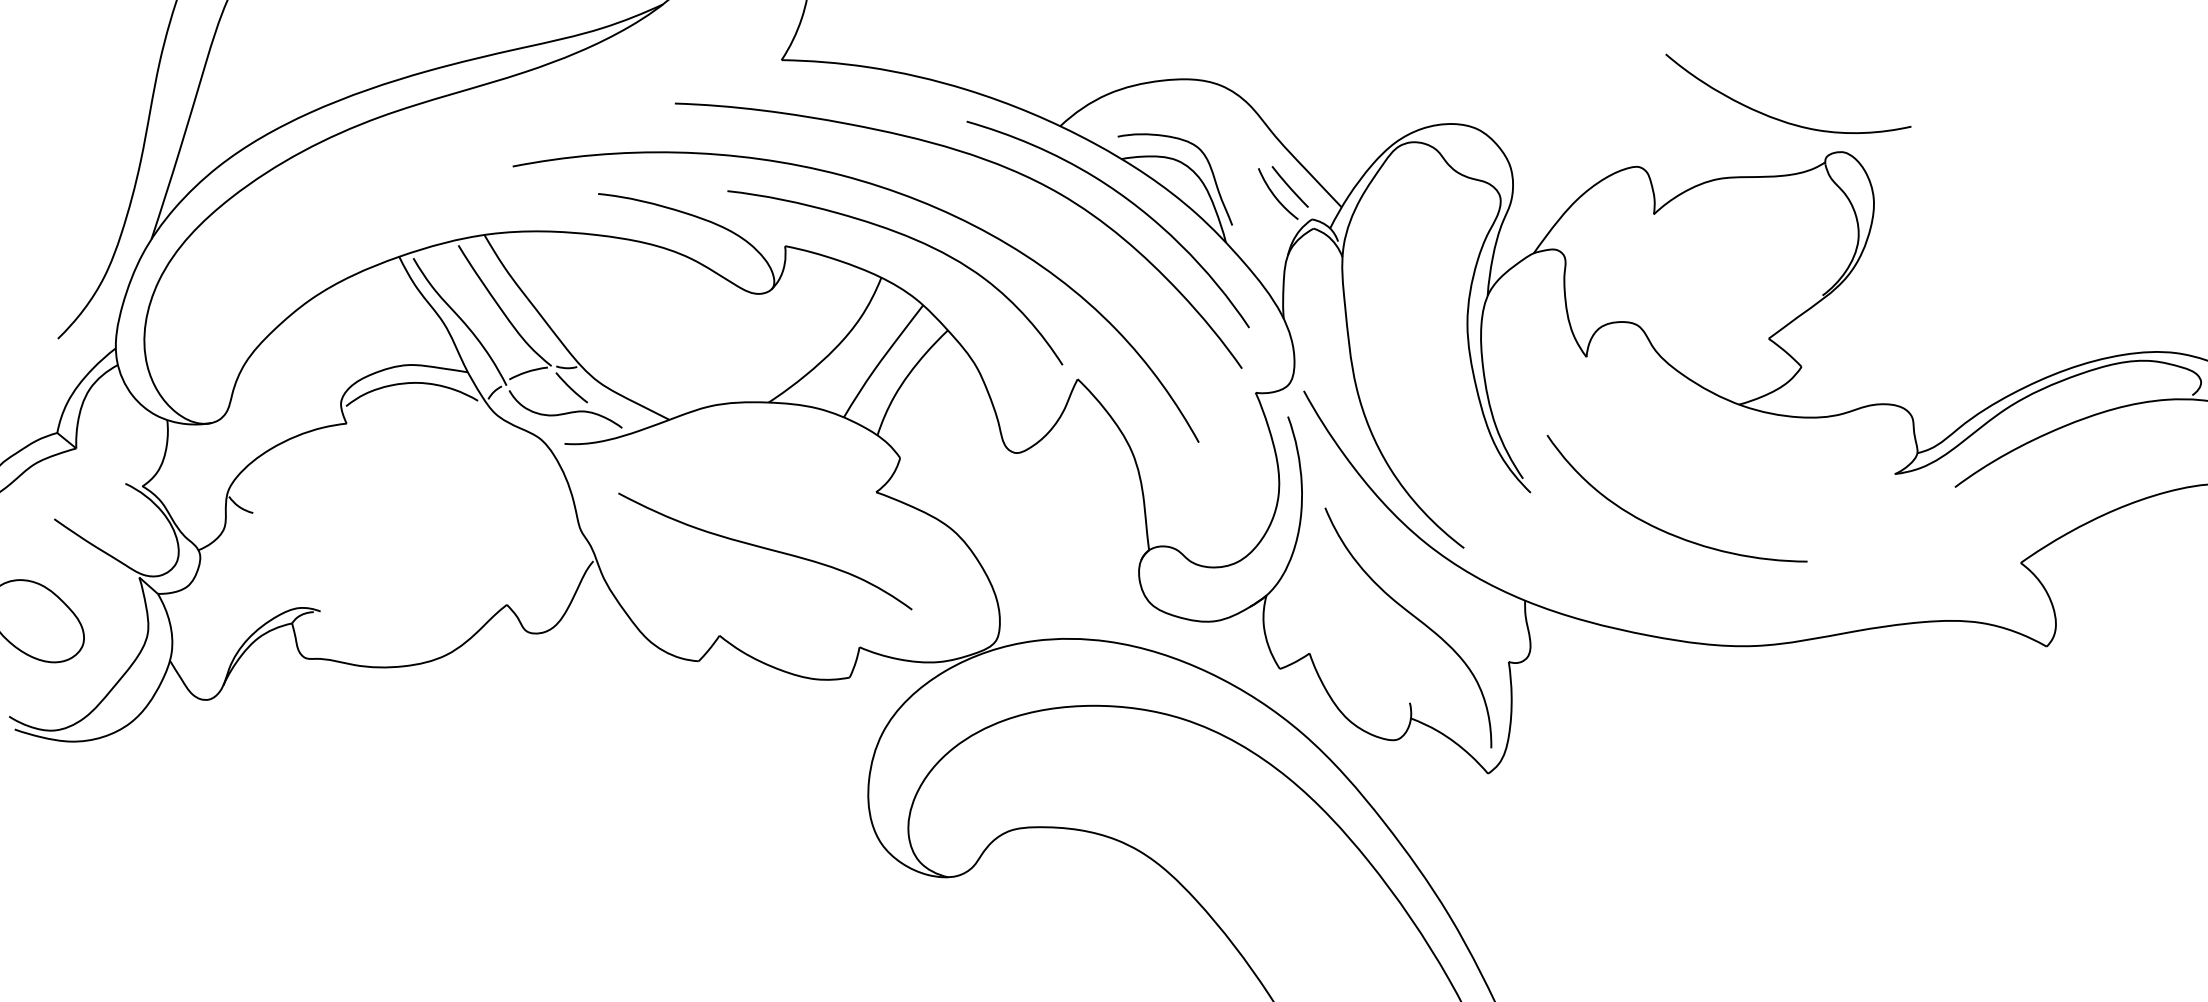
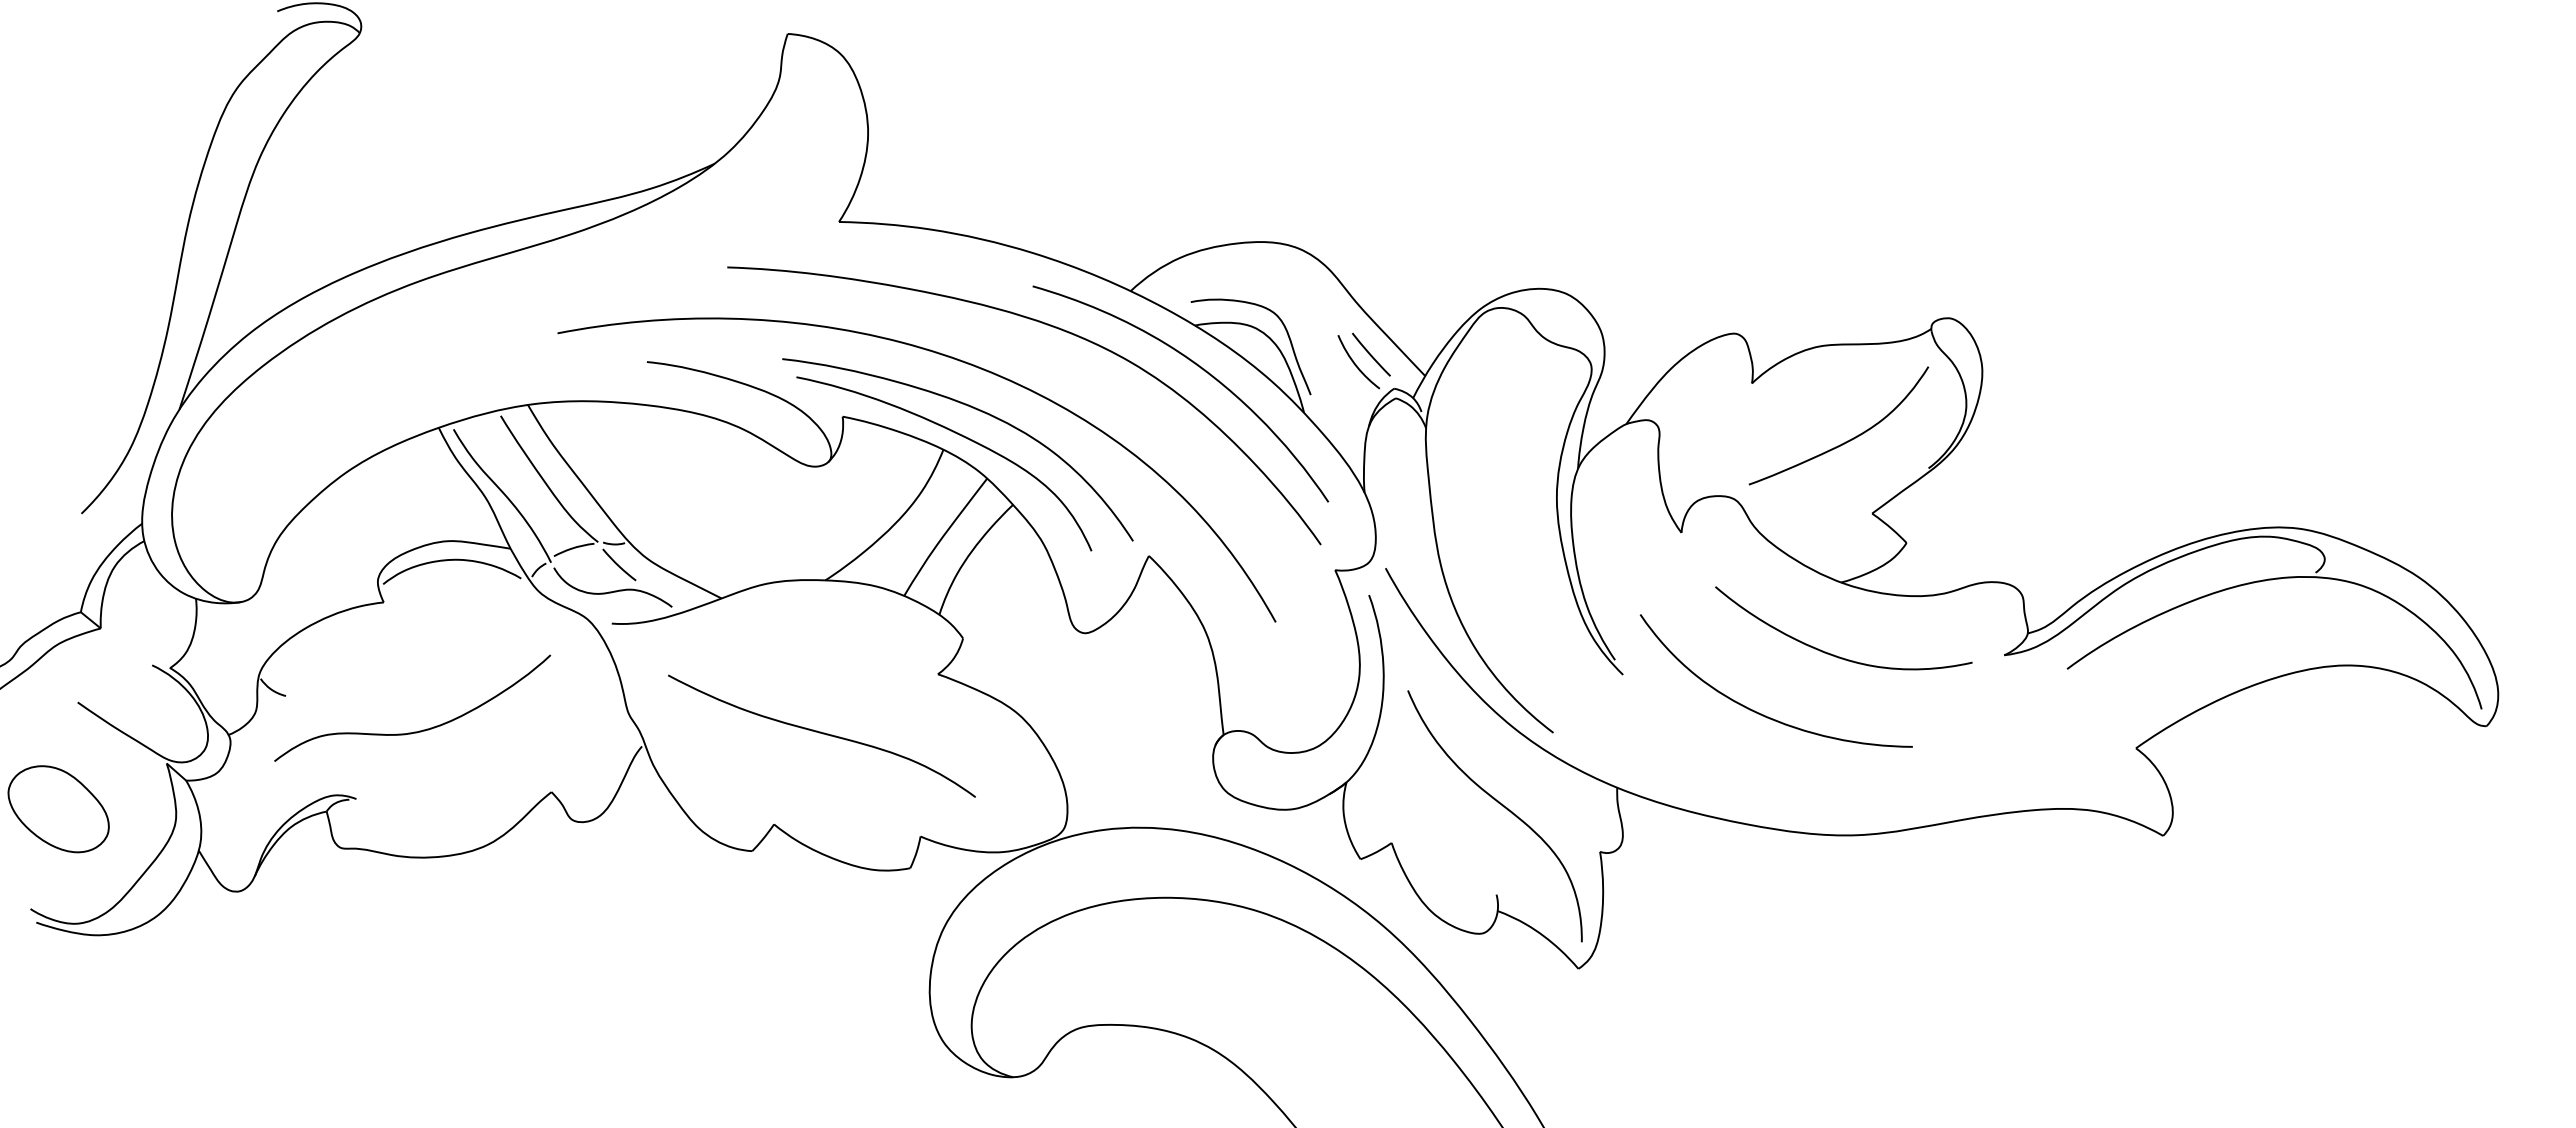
curve: (1779, 118) -> (1834, 654), moved
curve: (896, 264) -> (959, 435), added
curve: (1743, 269) -> (1845, 441), added
curve: (380, 545) -> (419, 730), added

